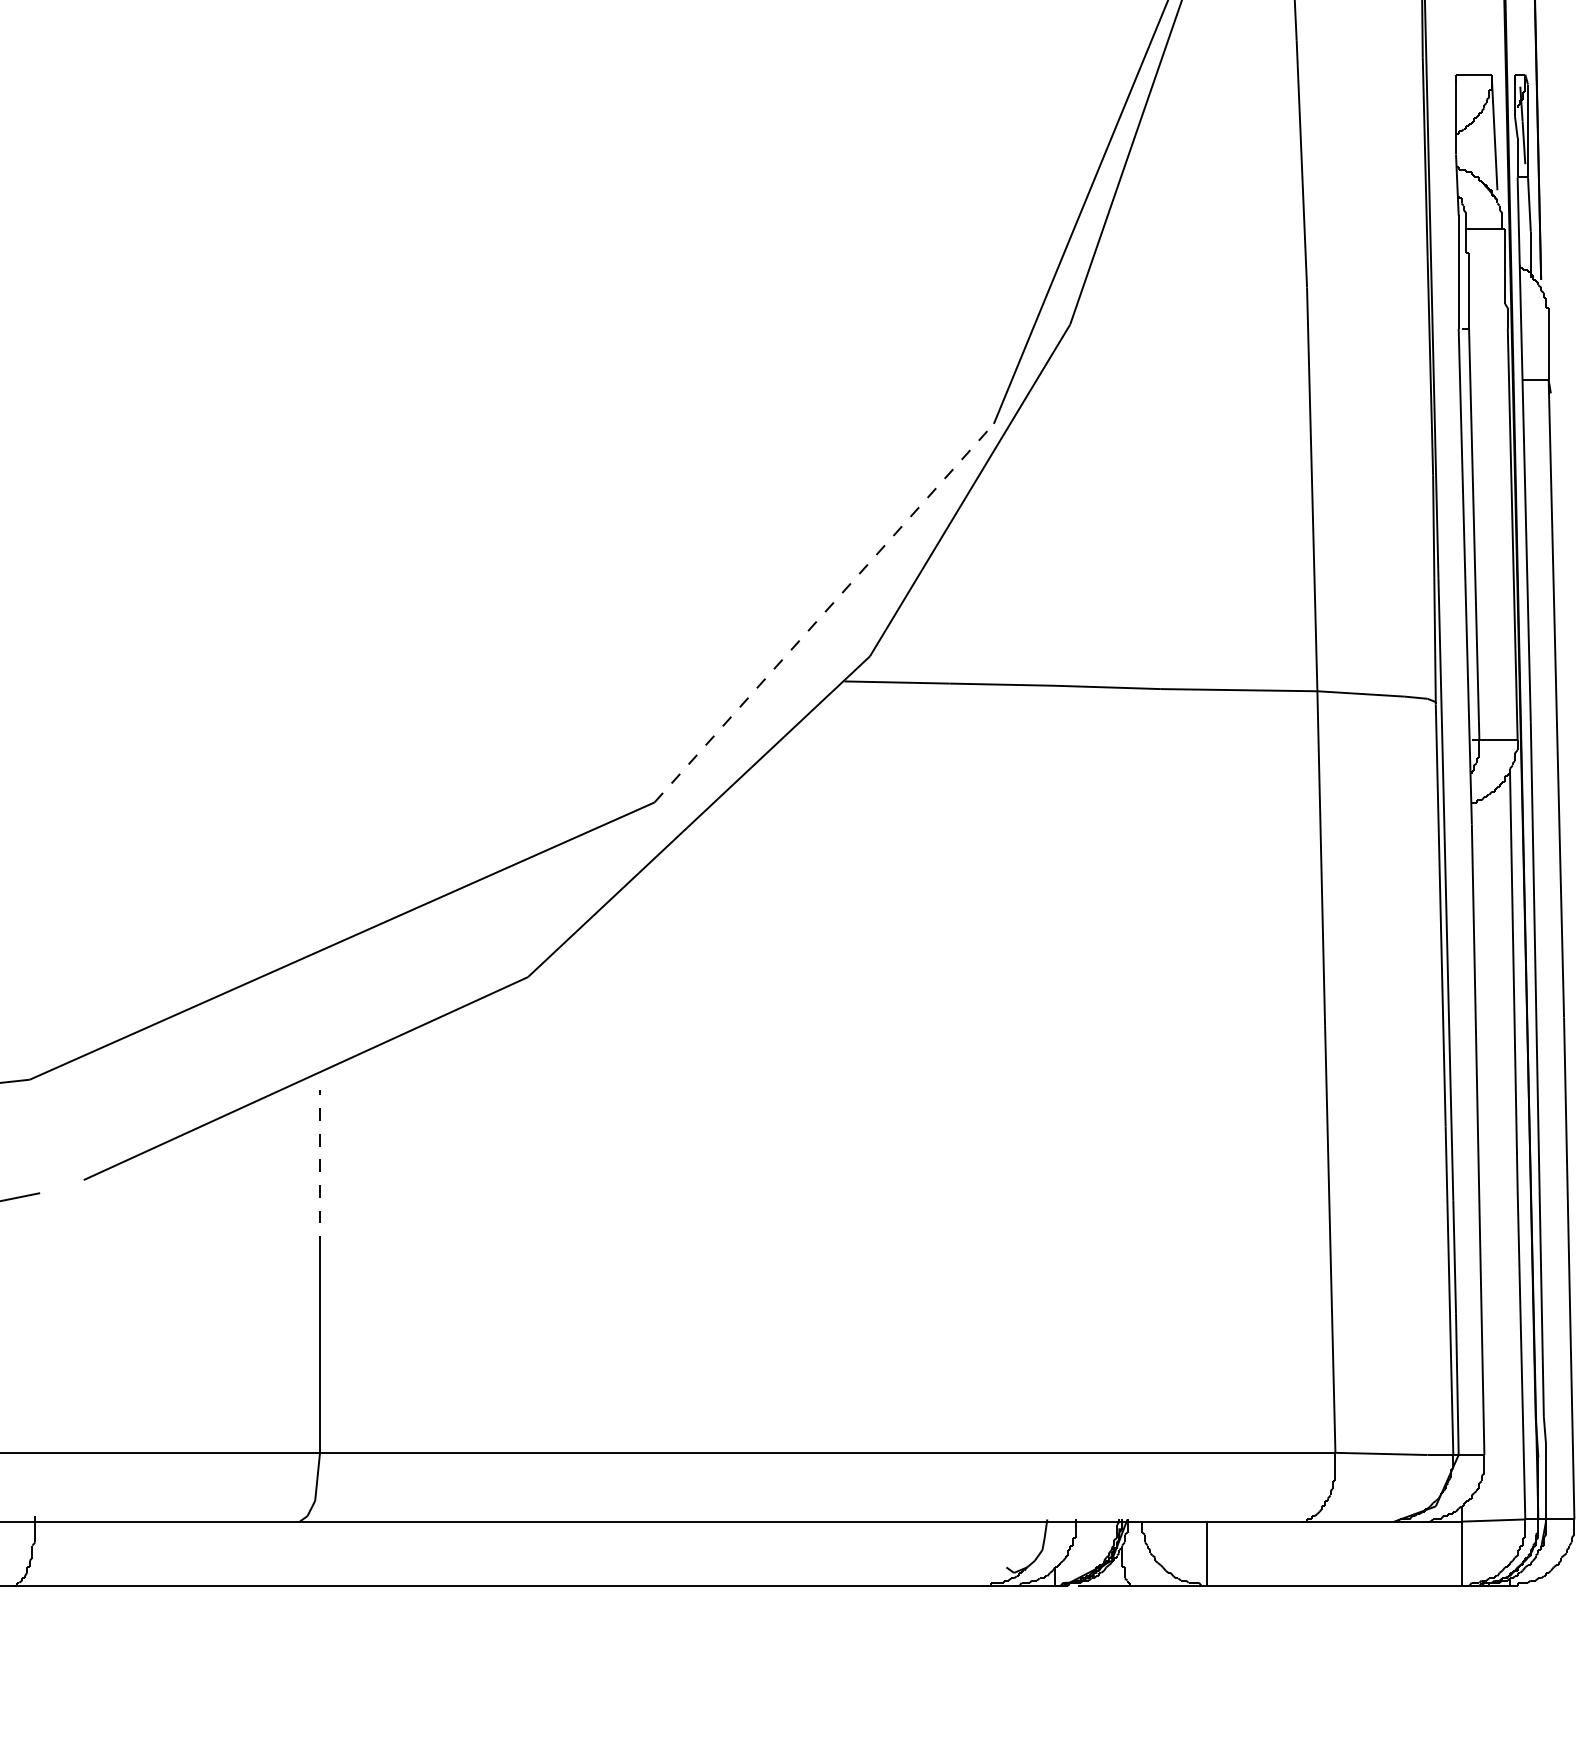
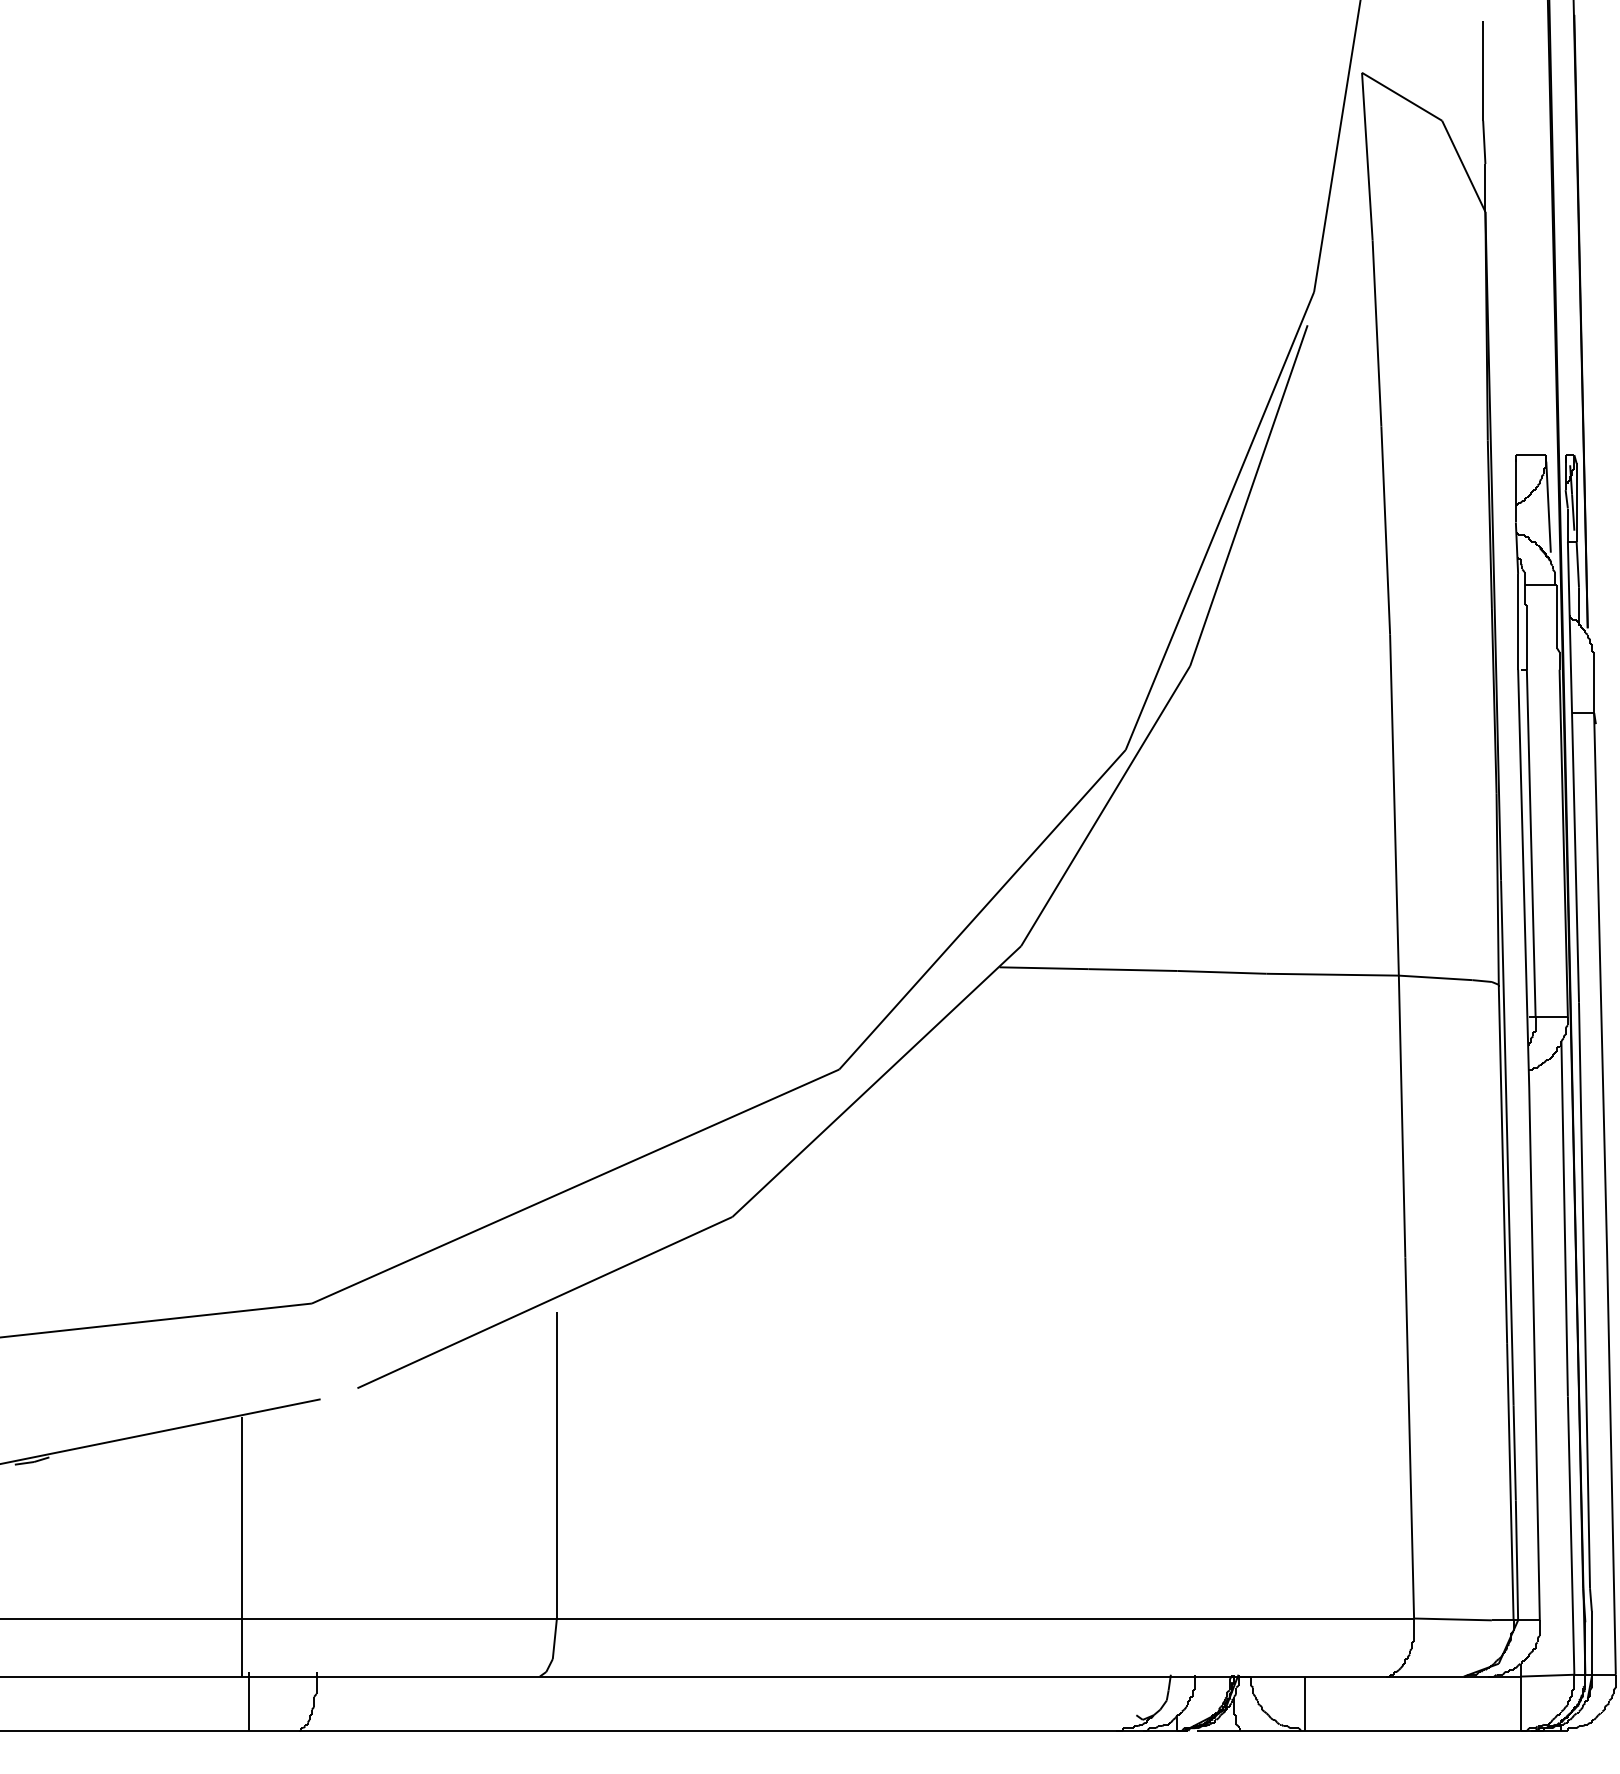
line: (824, 612) -> (982, 909), dashed -> solid
line: (319, 1168) -> (556, 1378), dashed -> solid

